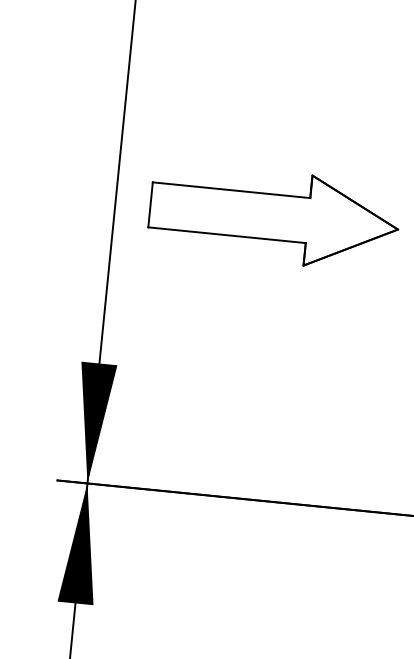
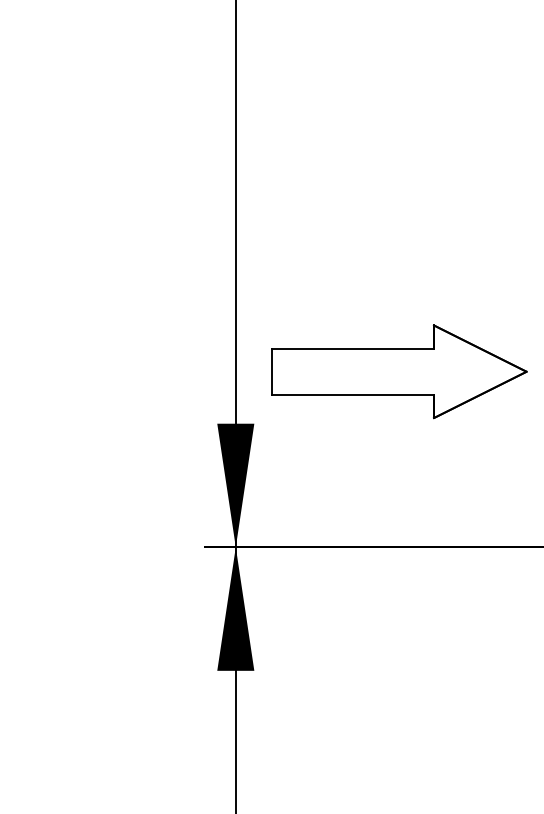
part: (274, 216) -> (399, 371), moved

